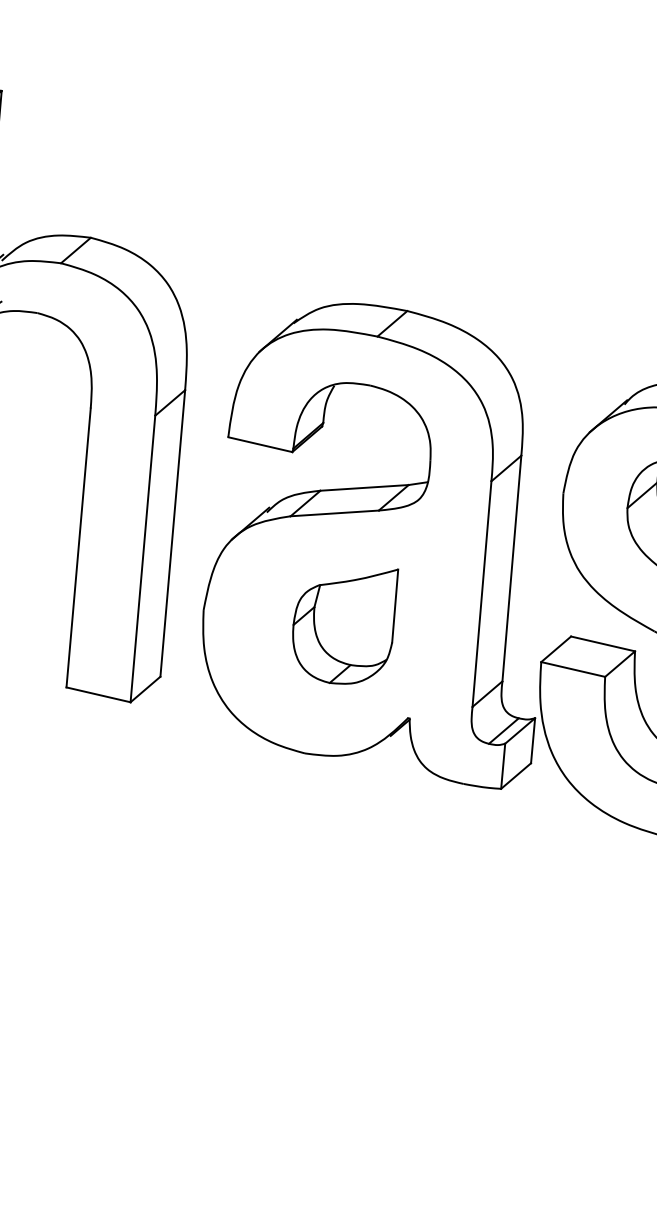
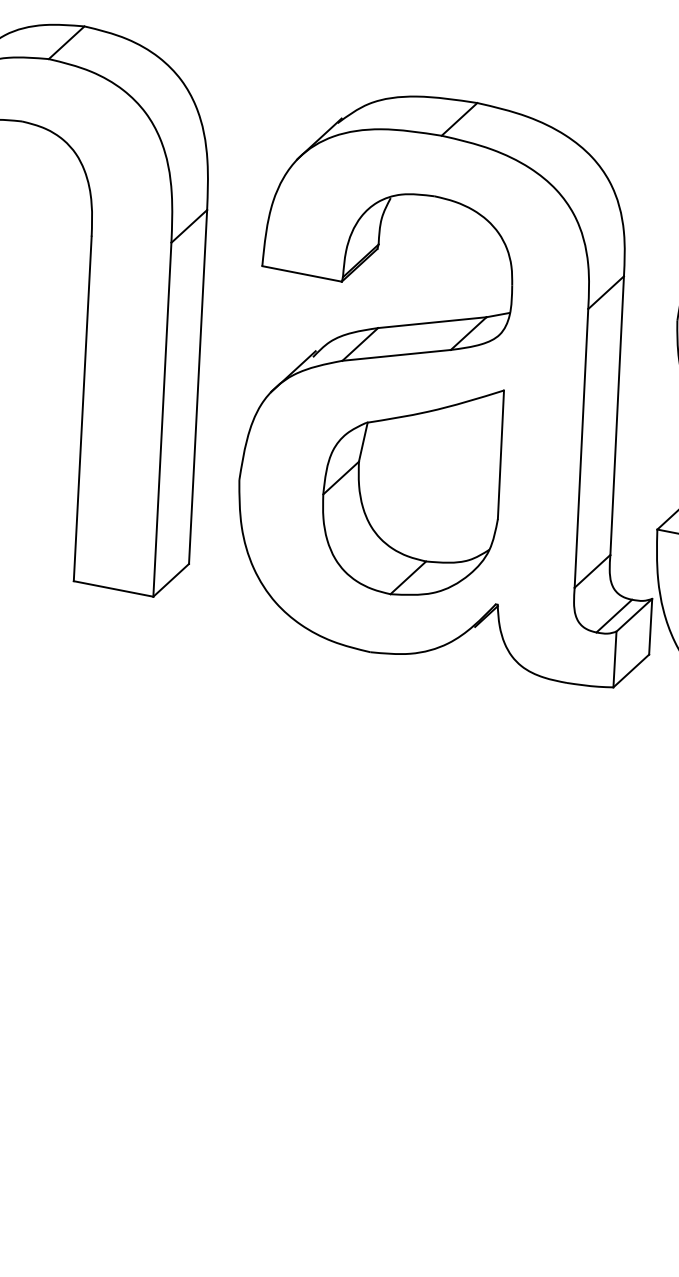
part: (345, 626) -> (414, 494), size x1.43

